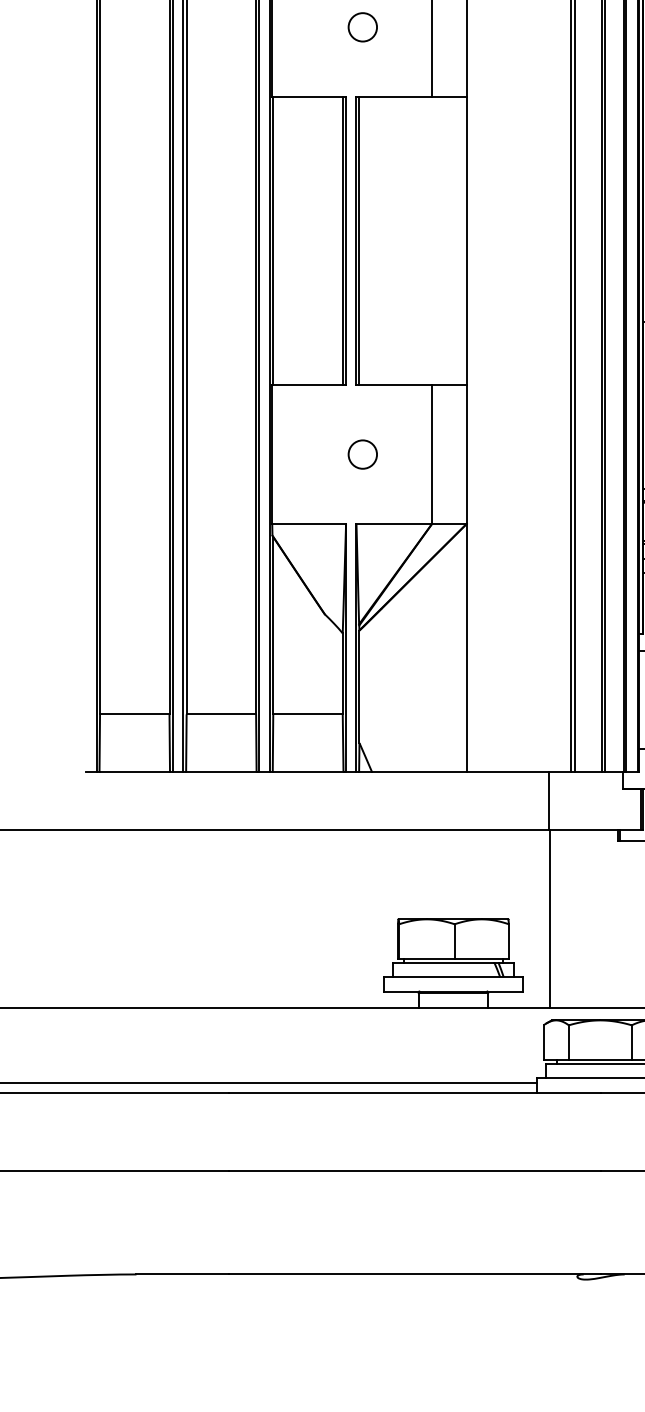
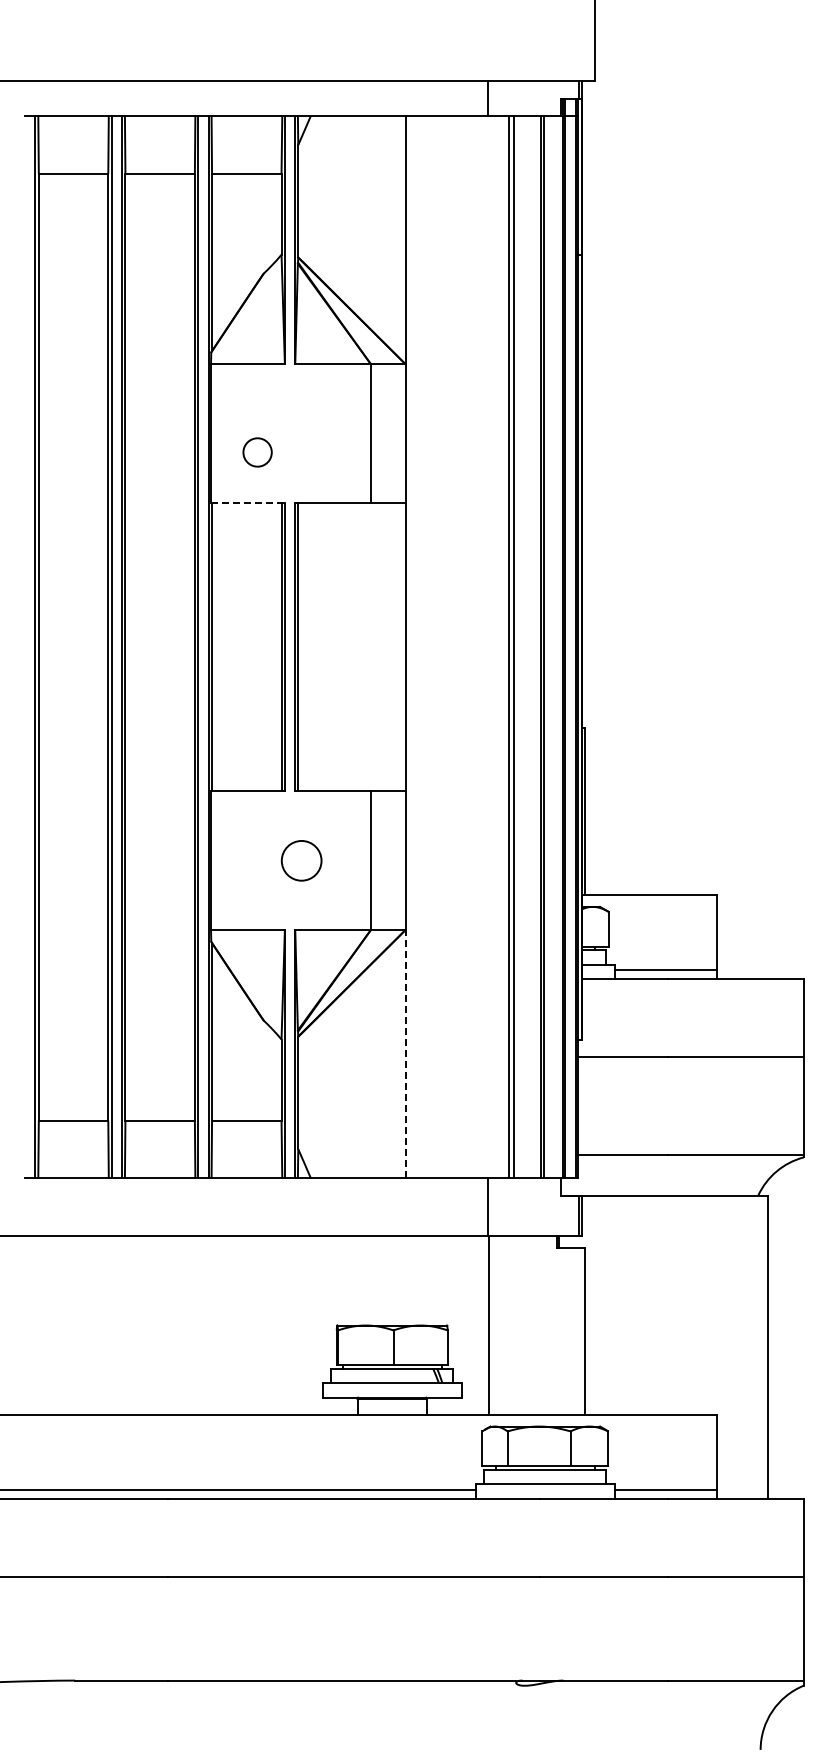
circle: (362, 27) -> (257, 452), moved
line: (308, 96) -> (247, 502), solid -> dashed
circle: (362, 454) -> (301, 860), size x1.4
line: (466, 647) -> (405, 1053), solid -> dashed

